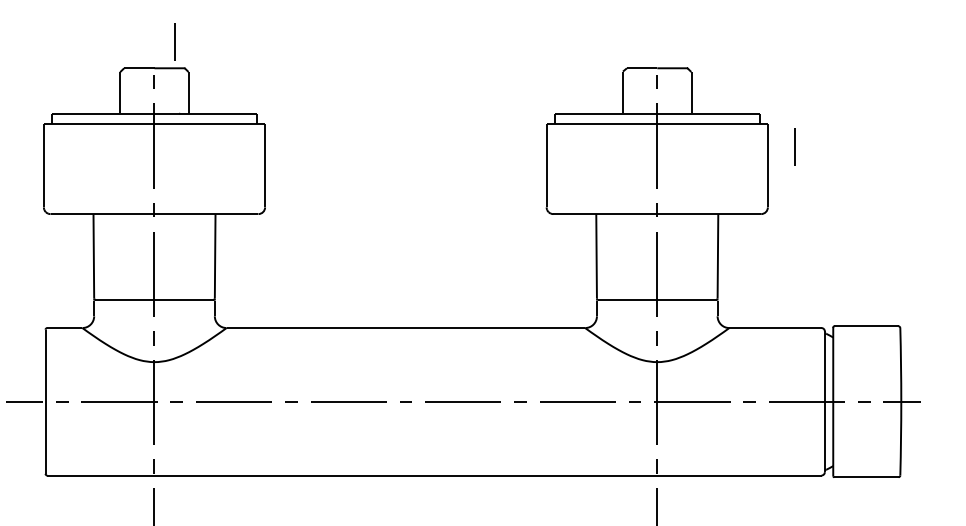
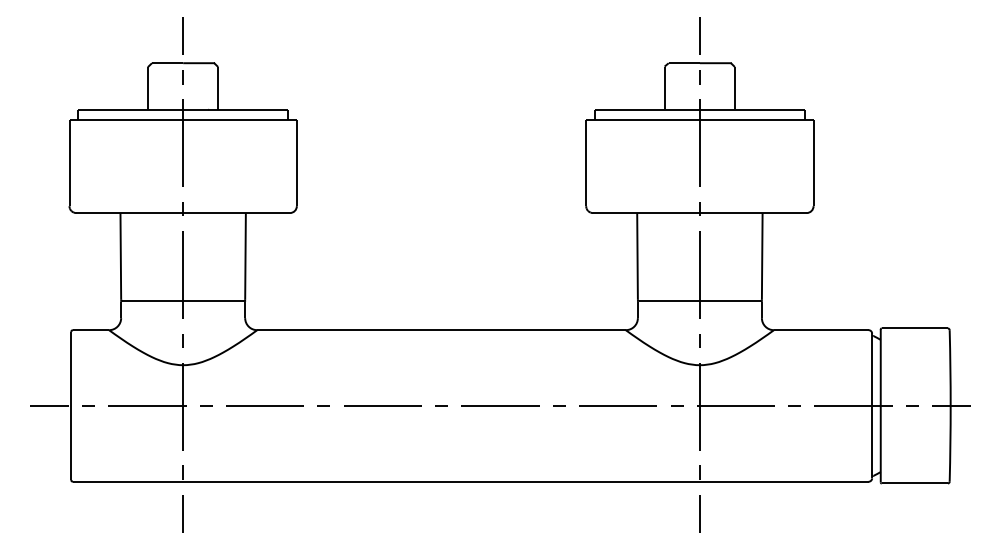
line: (174, 41) -> (182, 35), moved
line: (795, 146) -> (699, 35), moved

